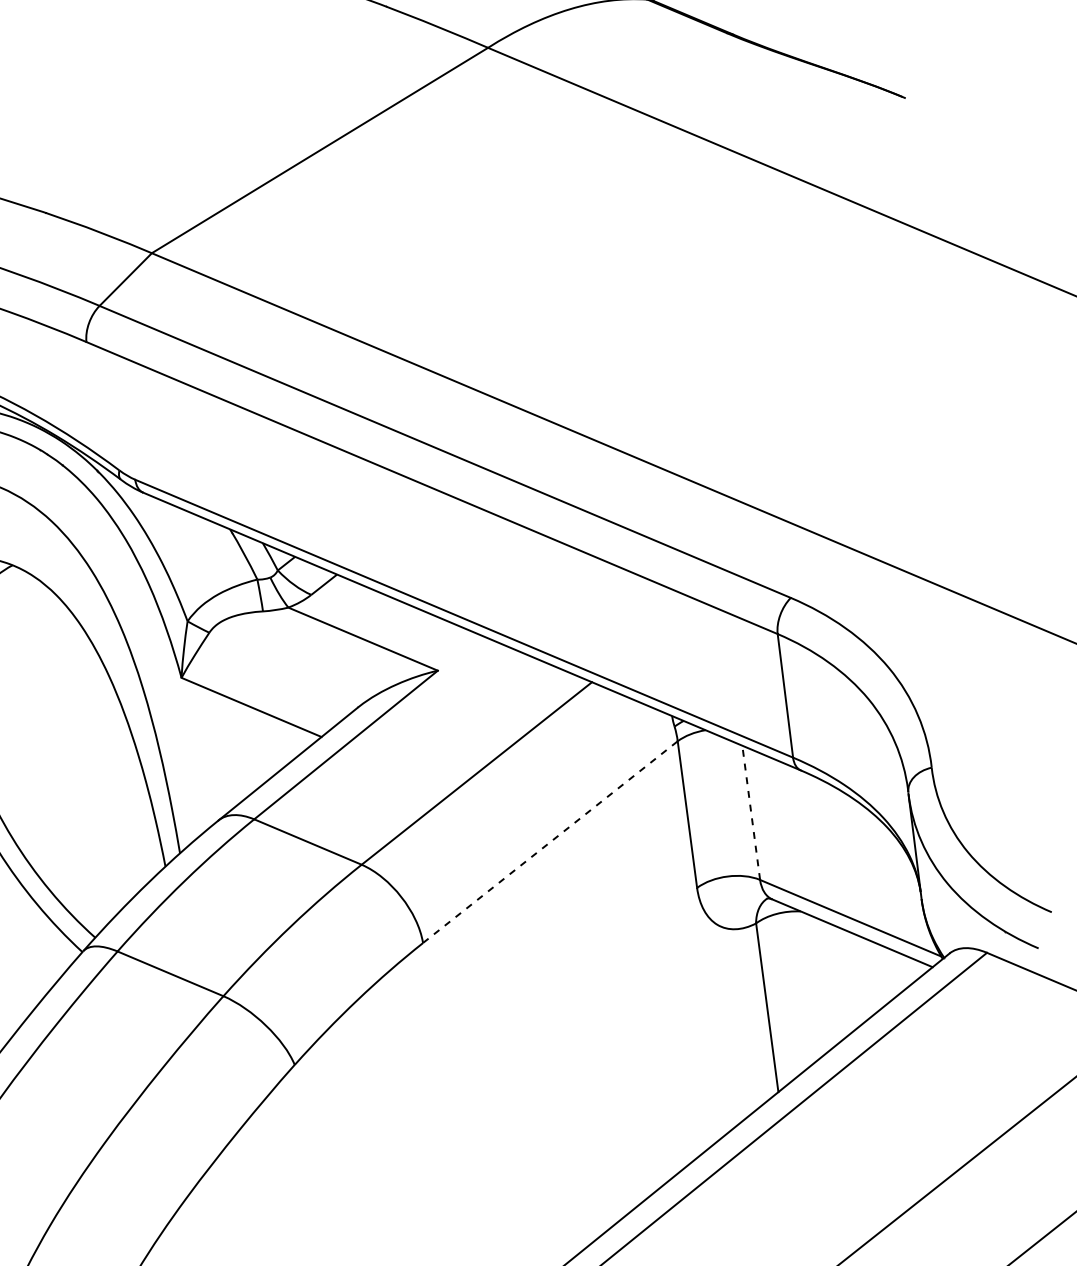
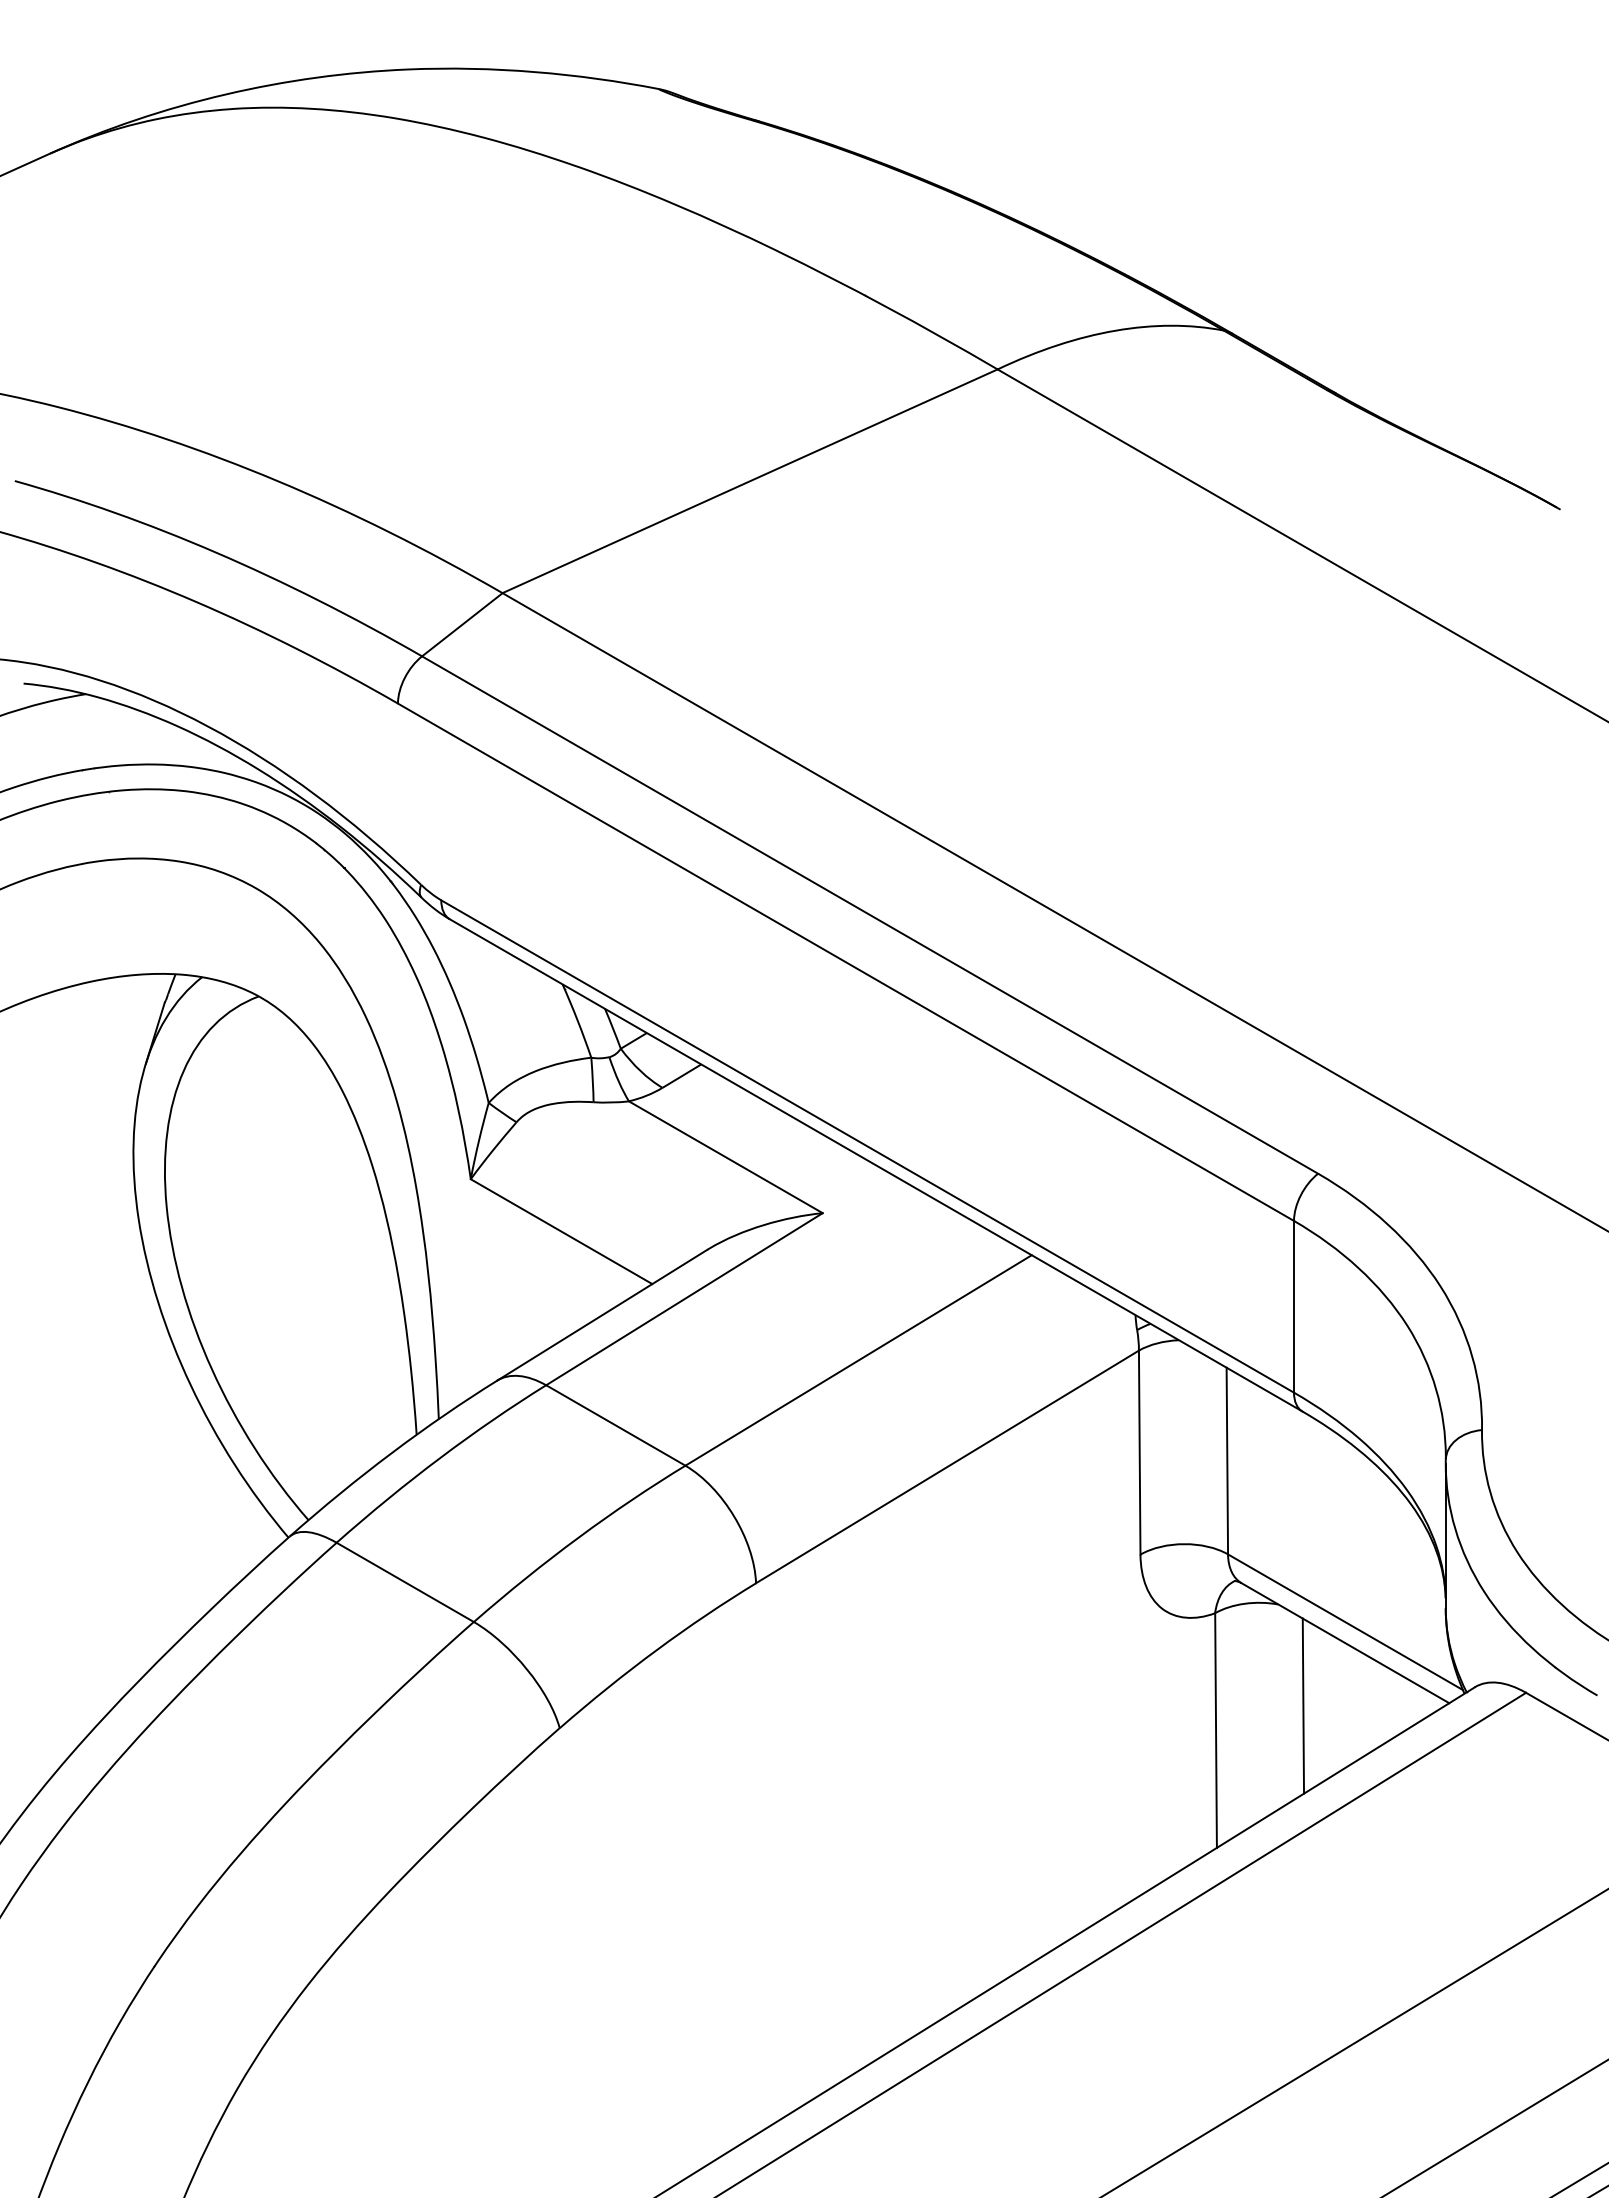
line: (751, 812) -> (1227, 1460), dashed -> solid
line: (550, 841) -> (947, 1466), dashed -> solid
line: (827, 981) -> (1303, 1705), added

